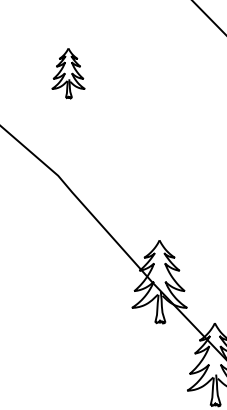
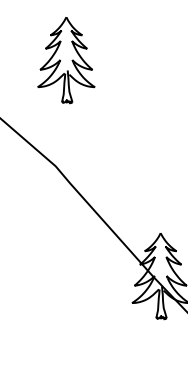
part: (68, 73) -> (66, 60), size x1.67

